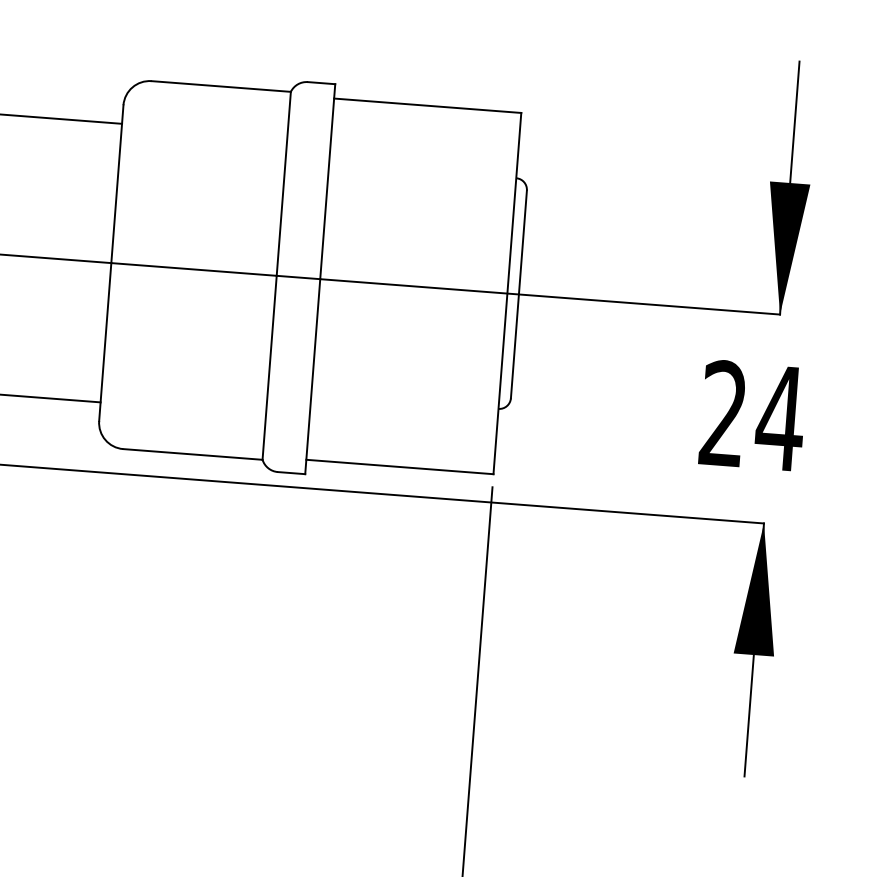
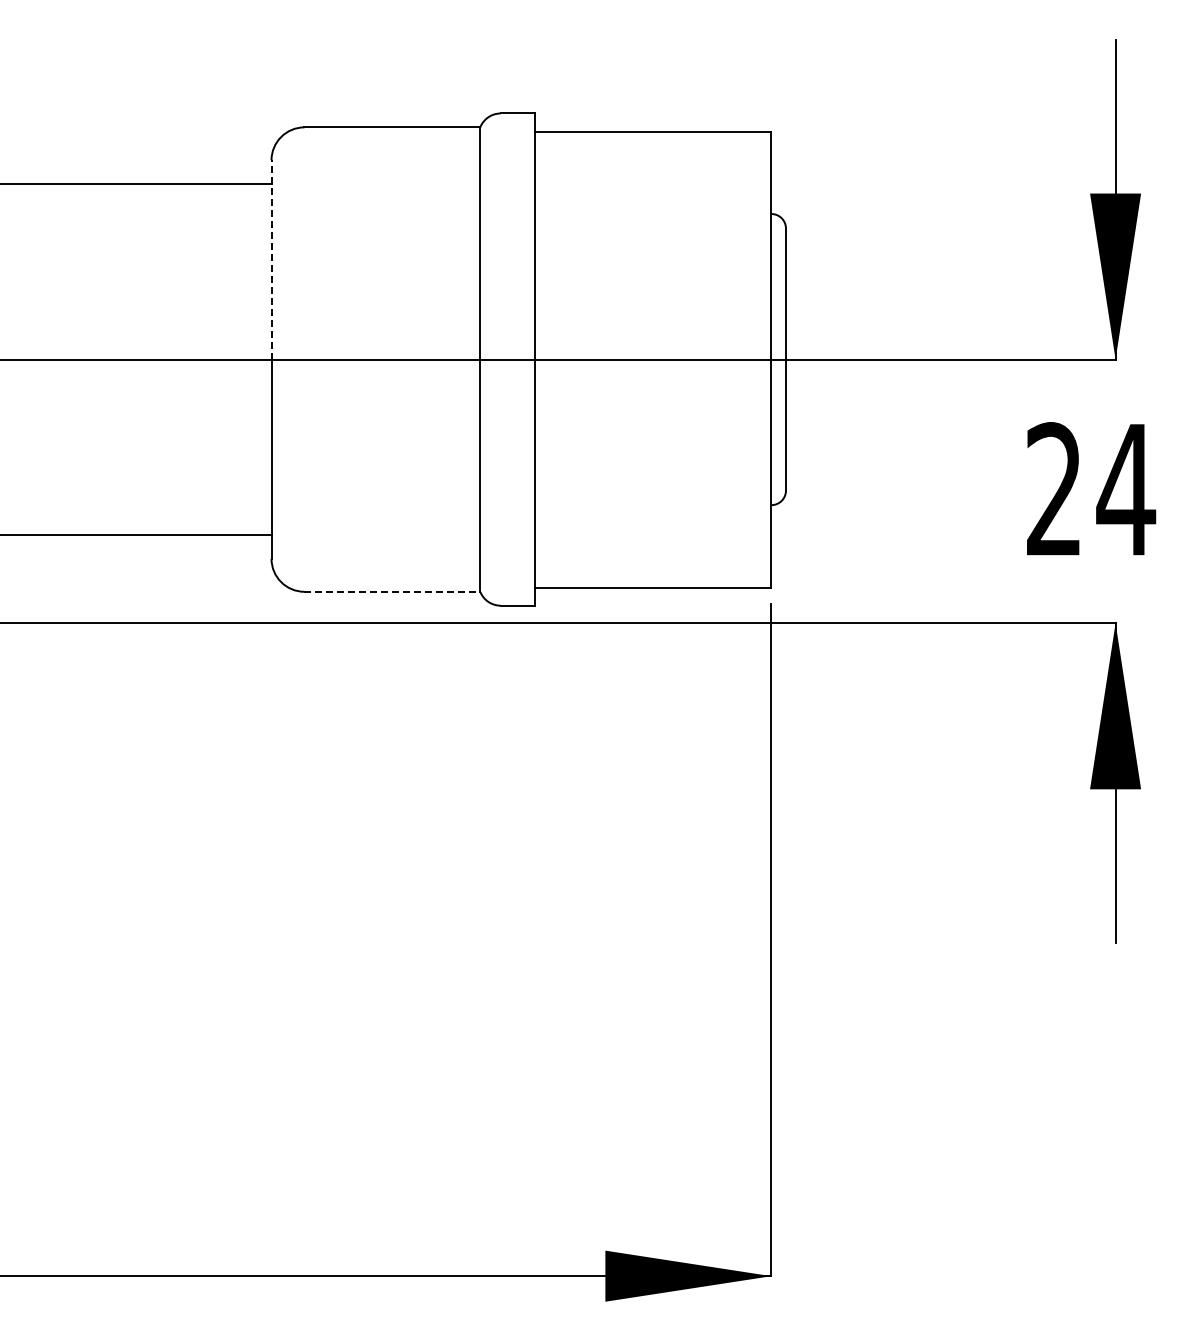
line: (117, 183) -> (271, 259), solid -> dashed
line: (193, 454) -> (392, 591), solid -> dashed

